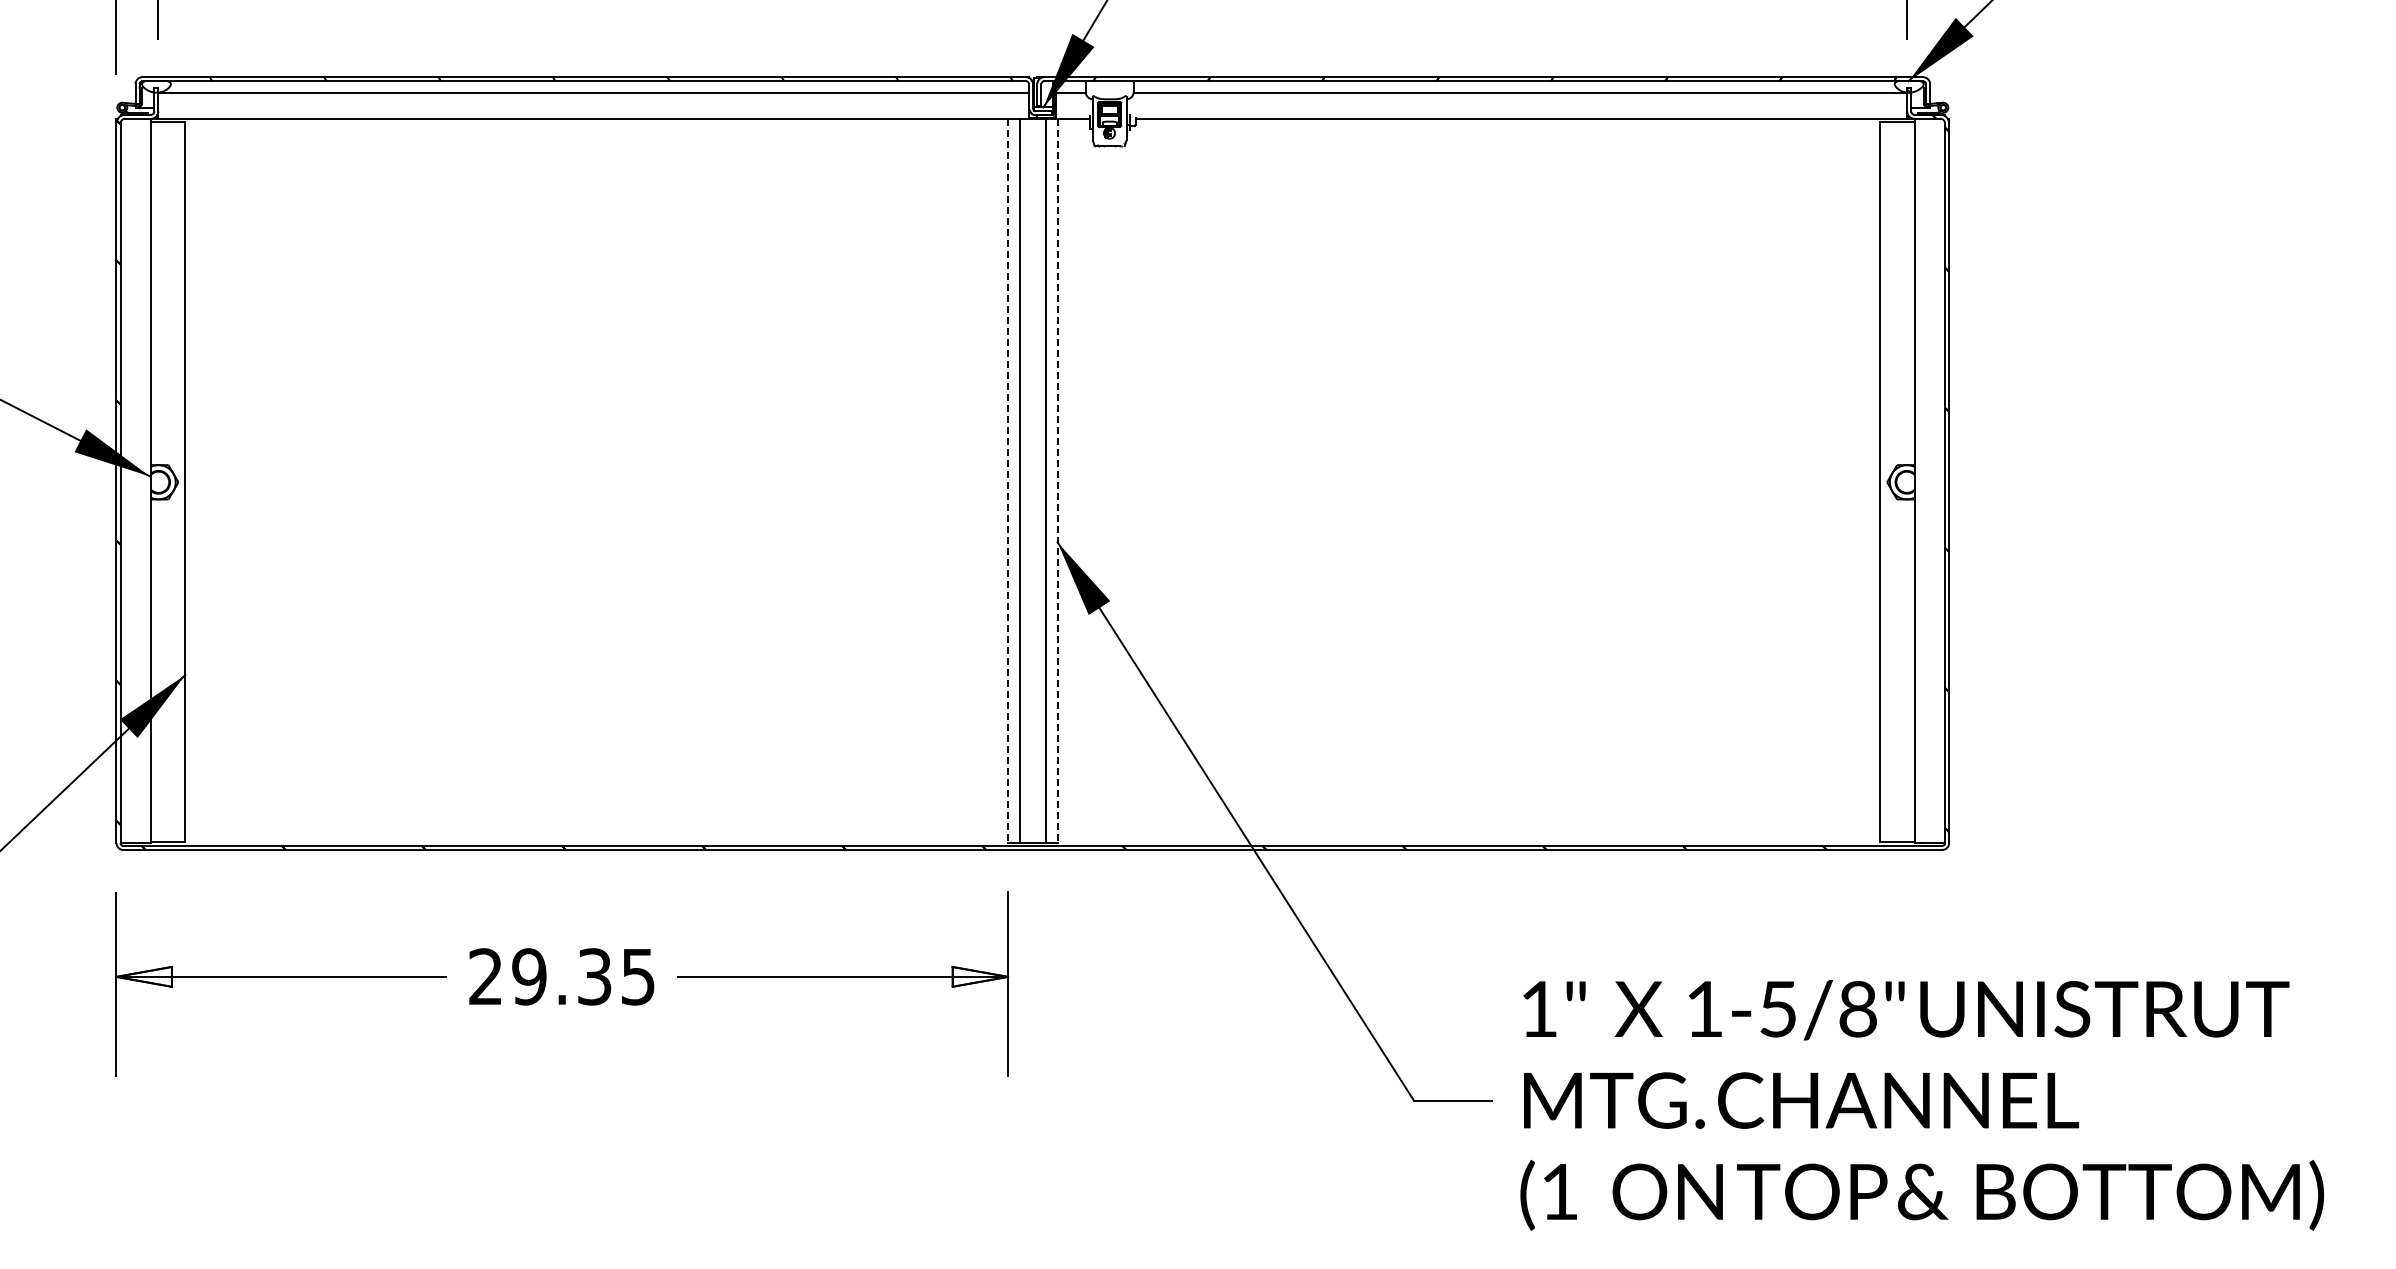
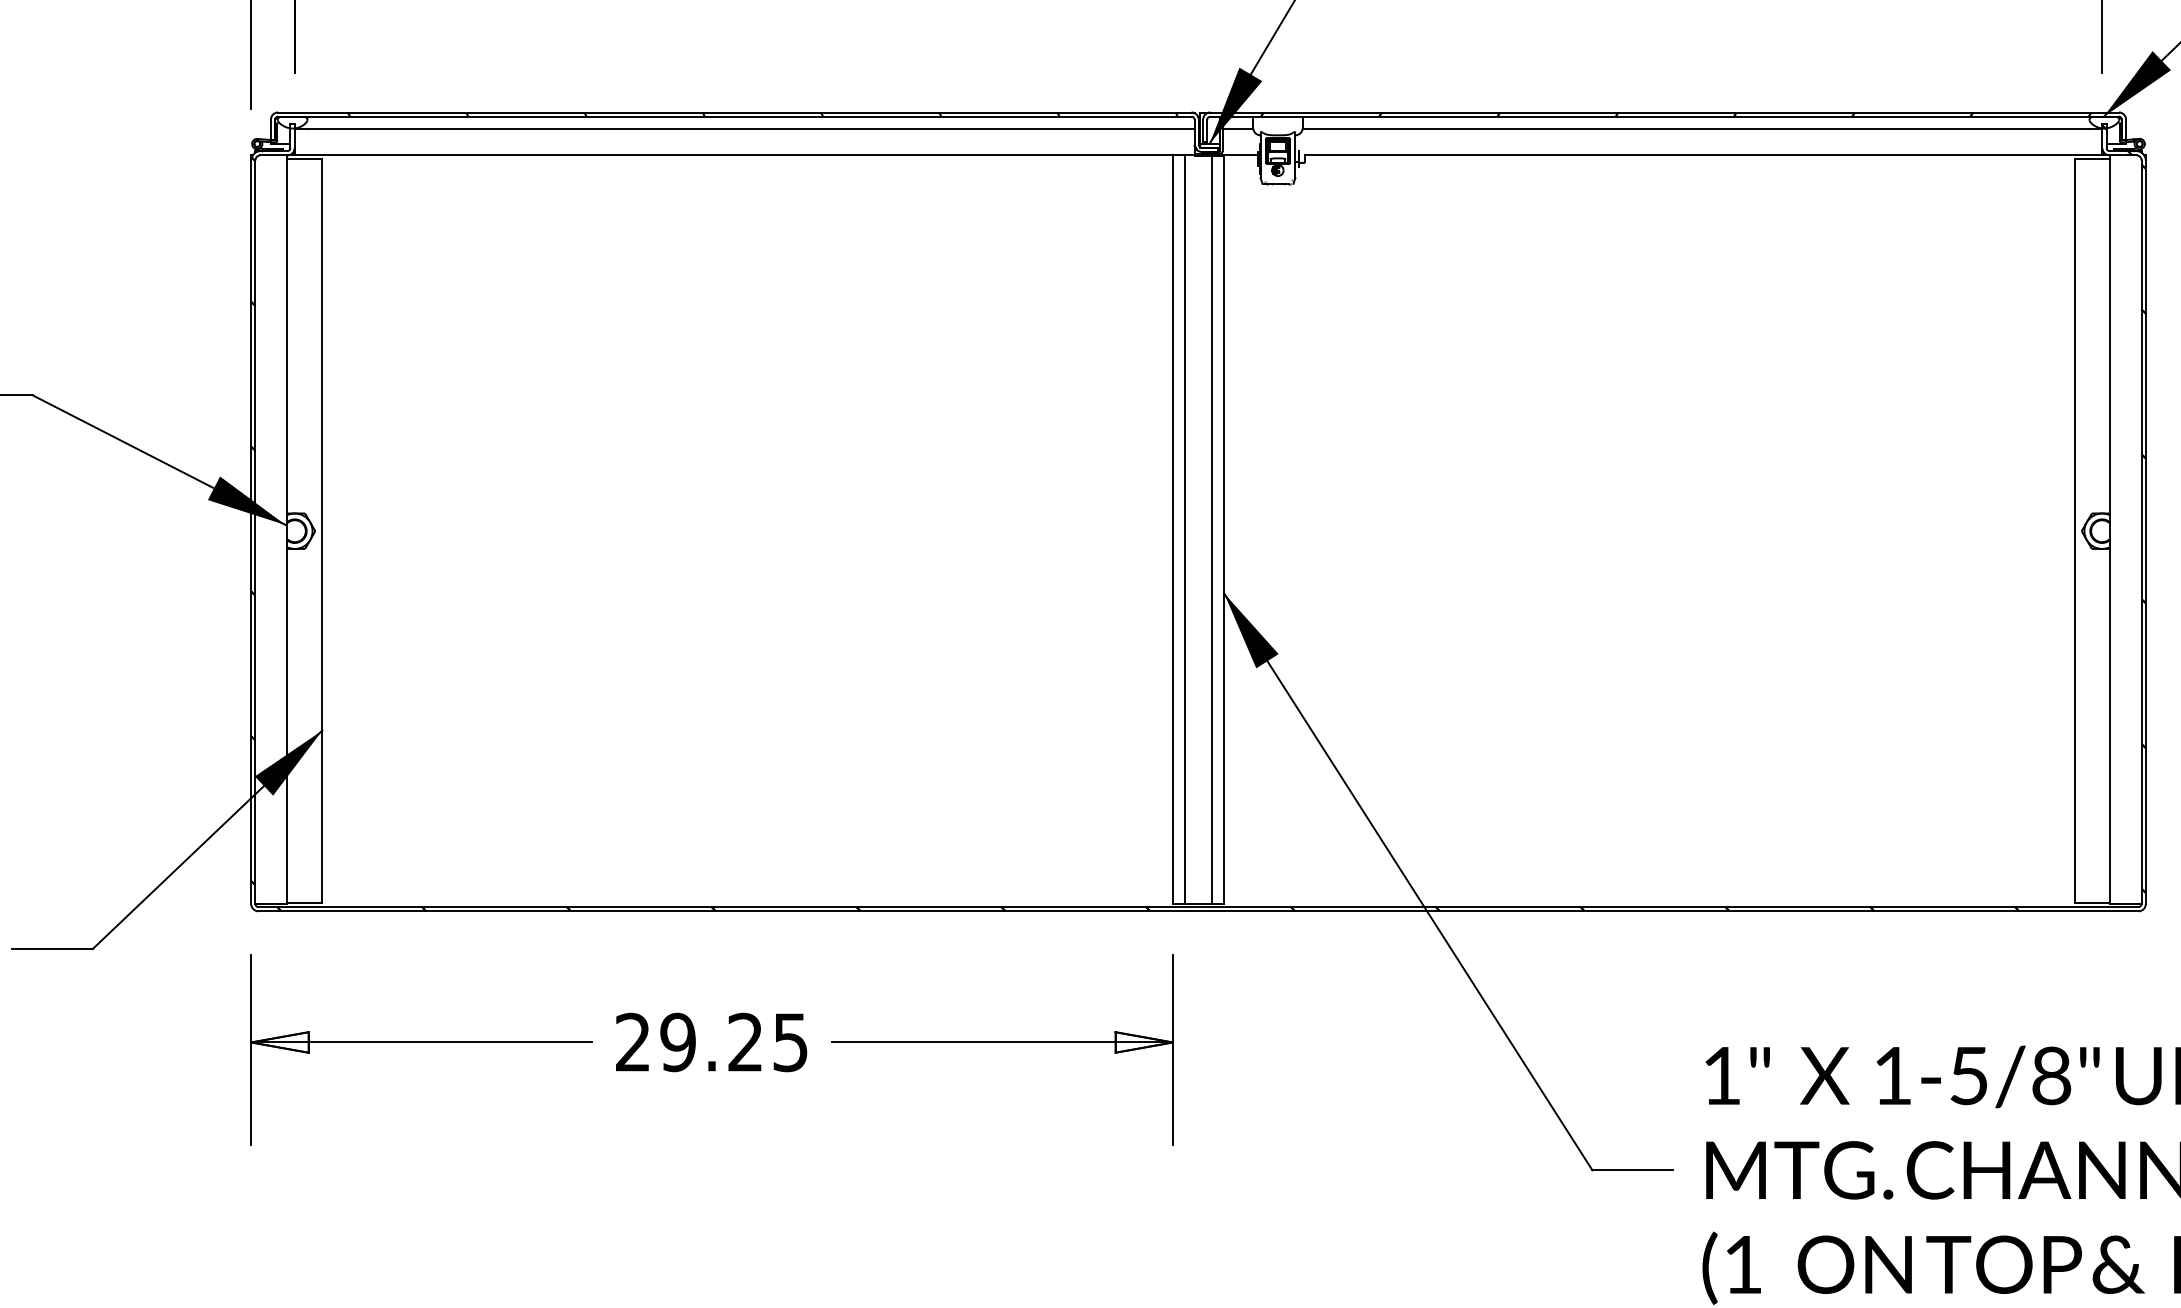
line: (1008, 480) -> (1173, 529), dashed -> solid
line: (1057, 480) -> (1224, 529), dashed -> solid
text: (594, 976) -> (745, 1042), 29.35 -> 29.25

